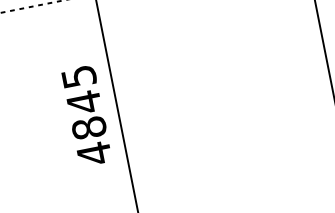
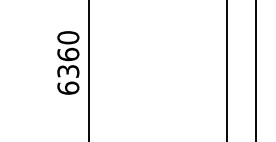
text: (87, 115) -> (68, 63), 4845 -> 6360

